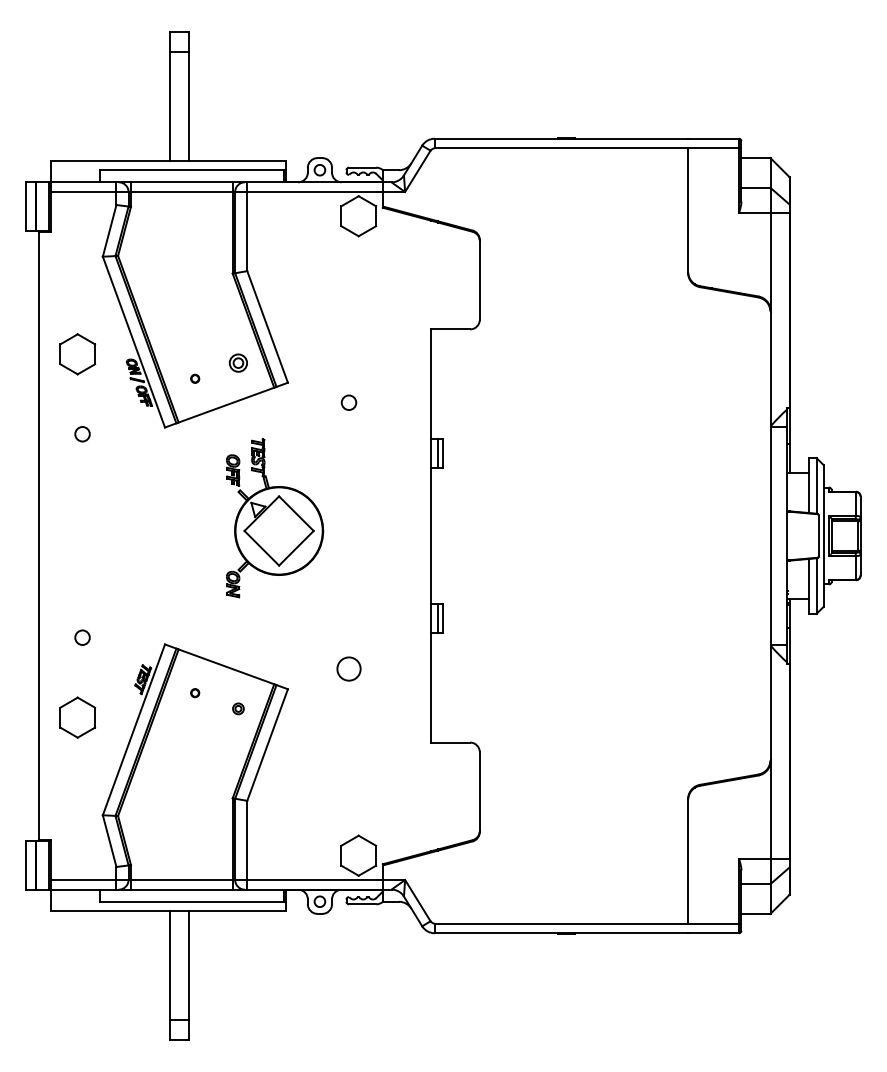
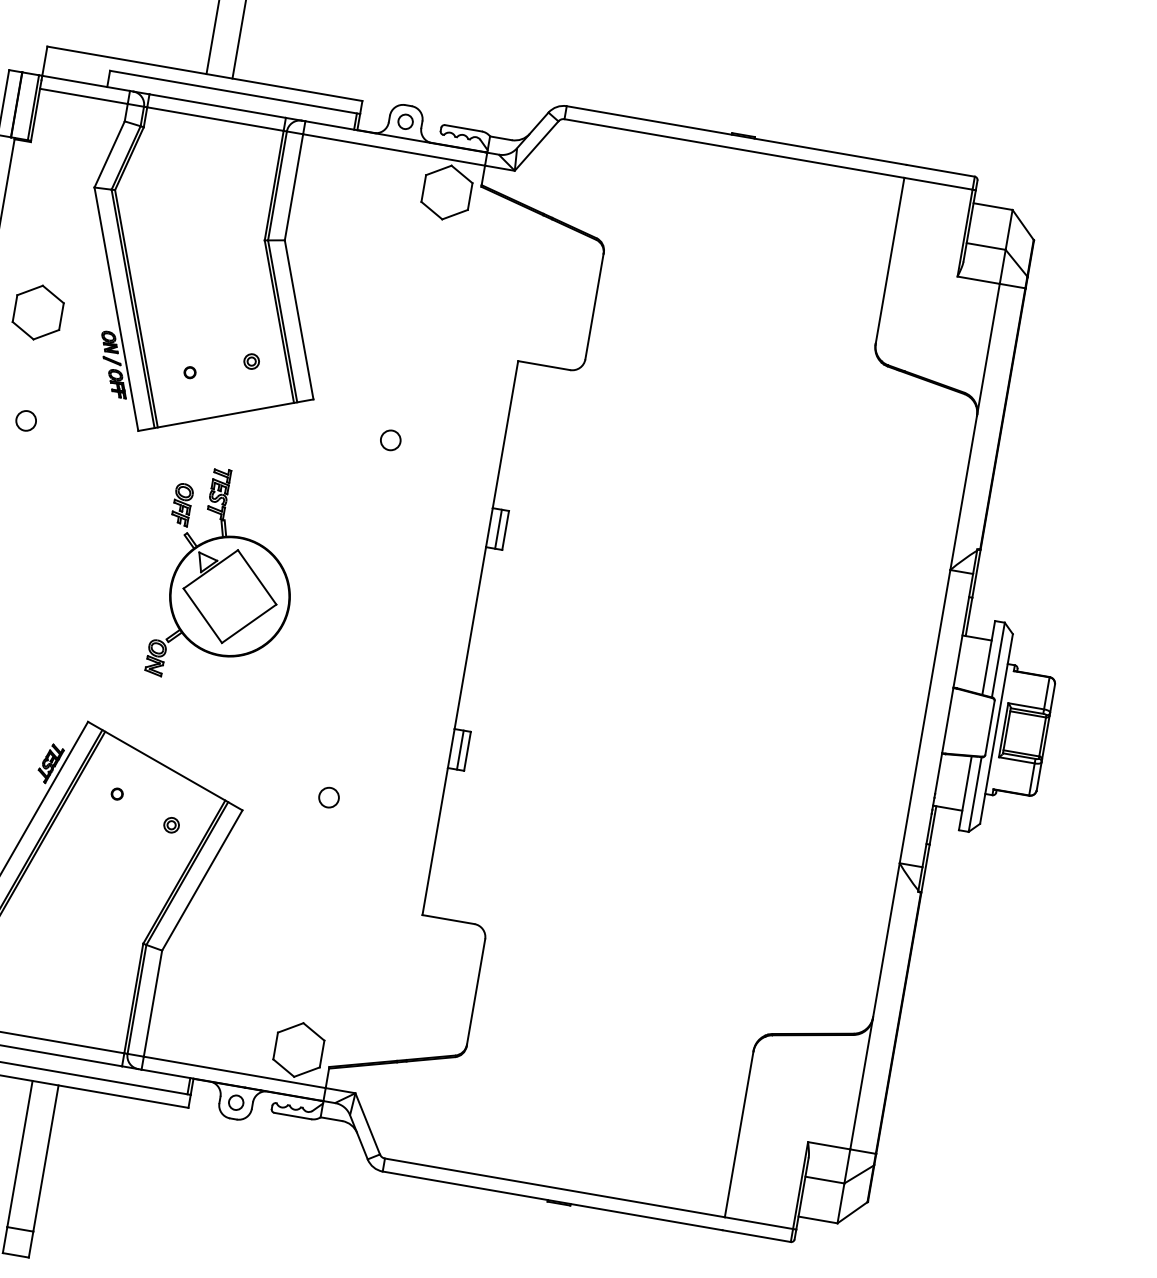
part: (238, 362) -> (251, 360), size x0.62
part: (275, 518) -> (228, 579), moved
circle: (348, 669) -> (328, 797), size x0.62

